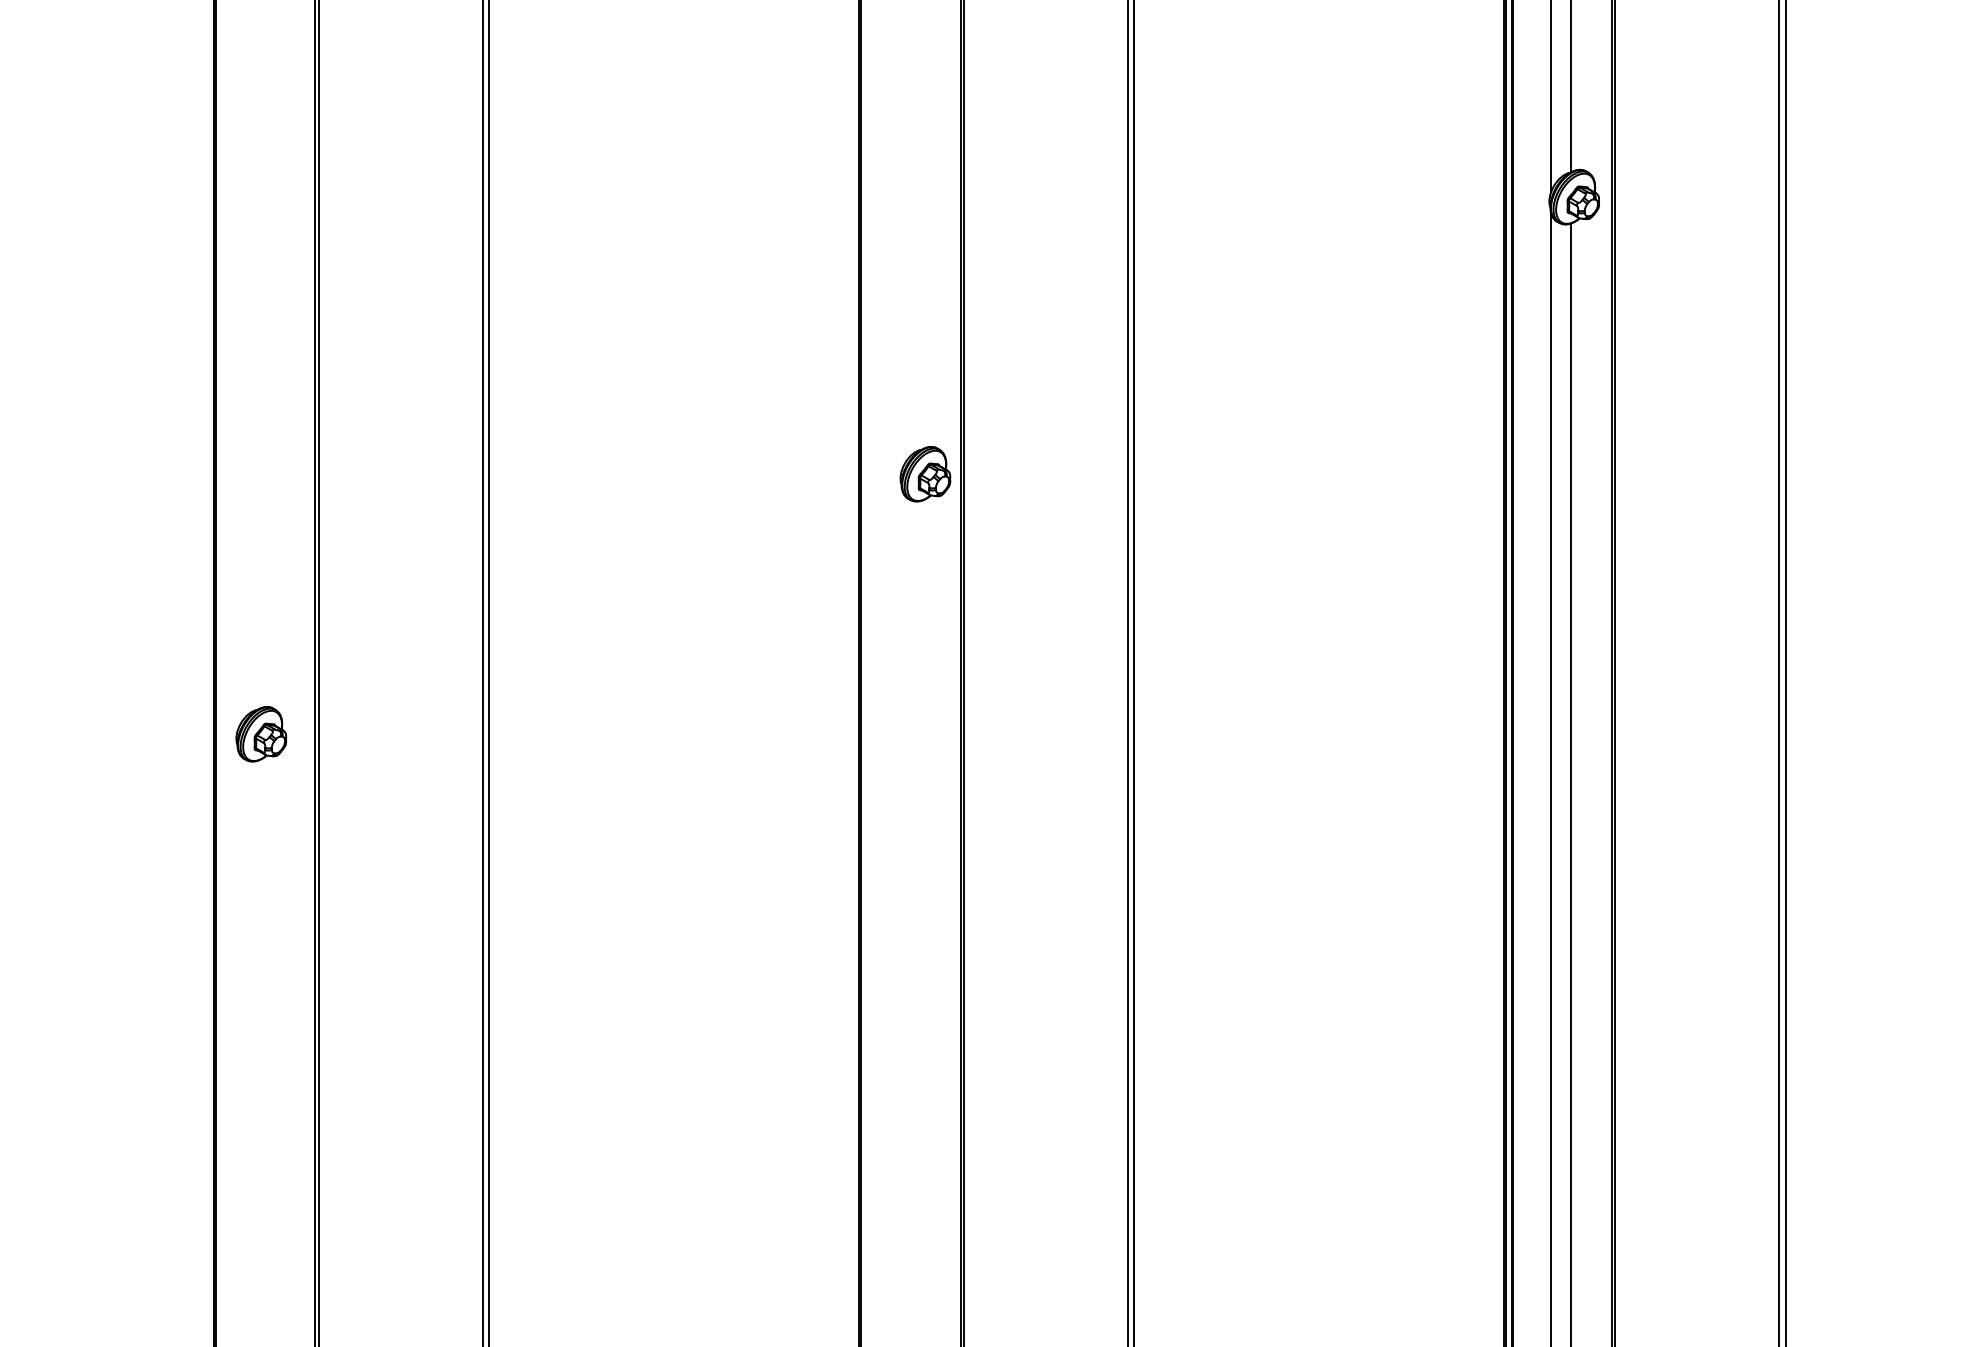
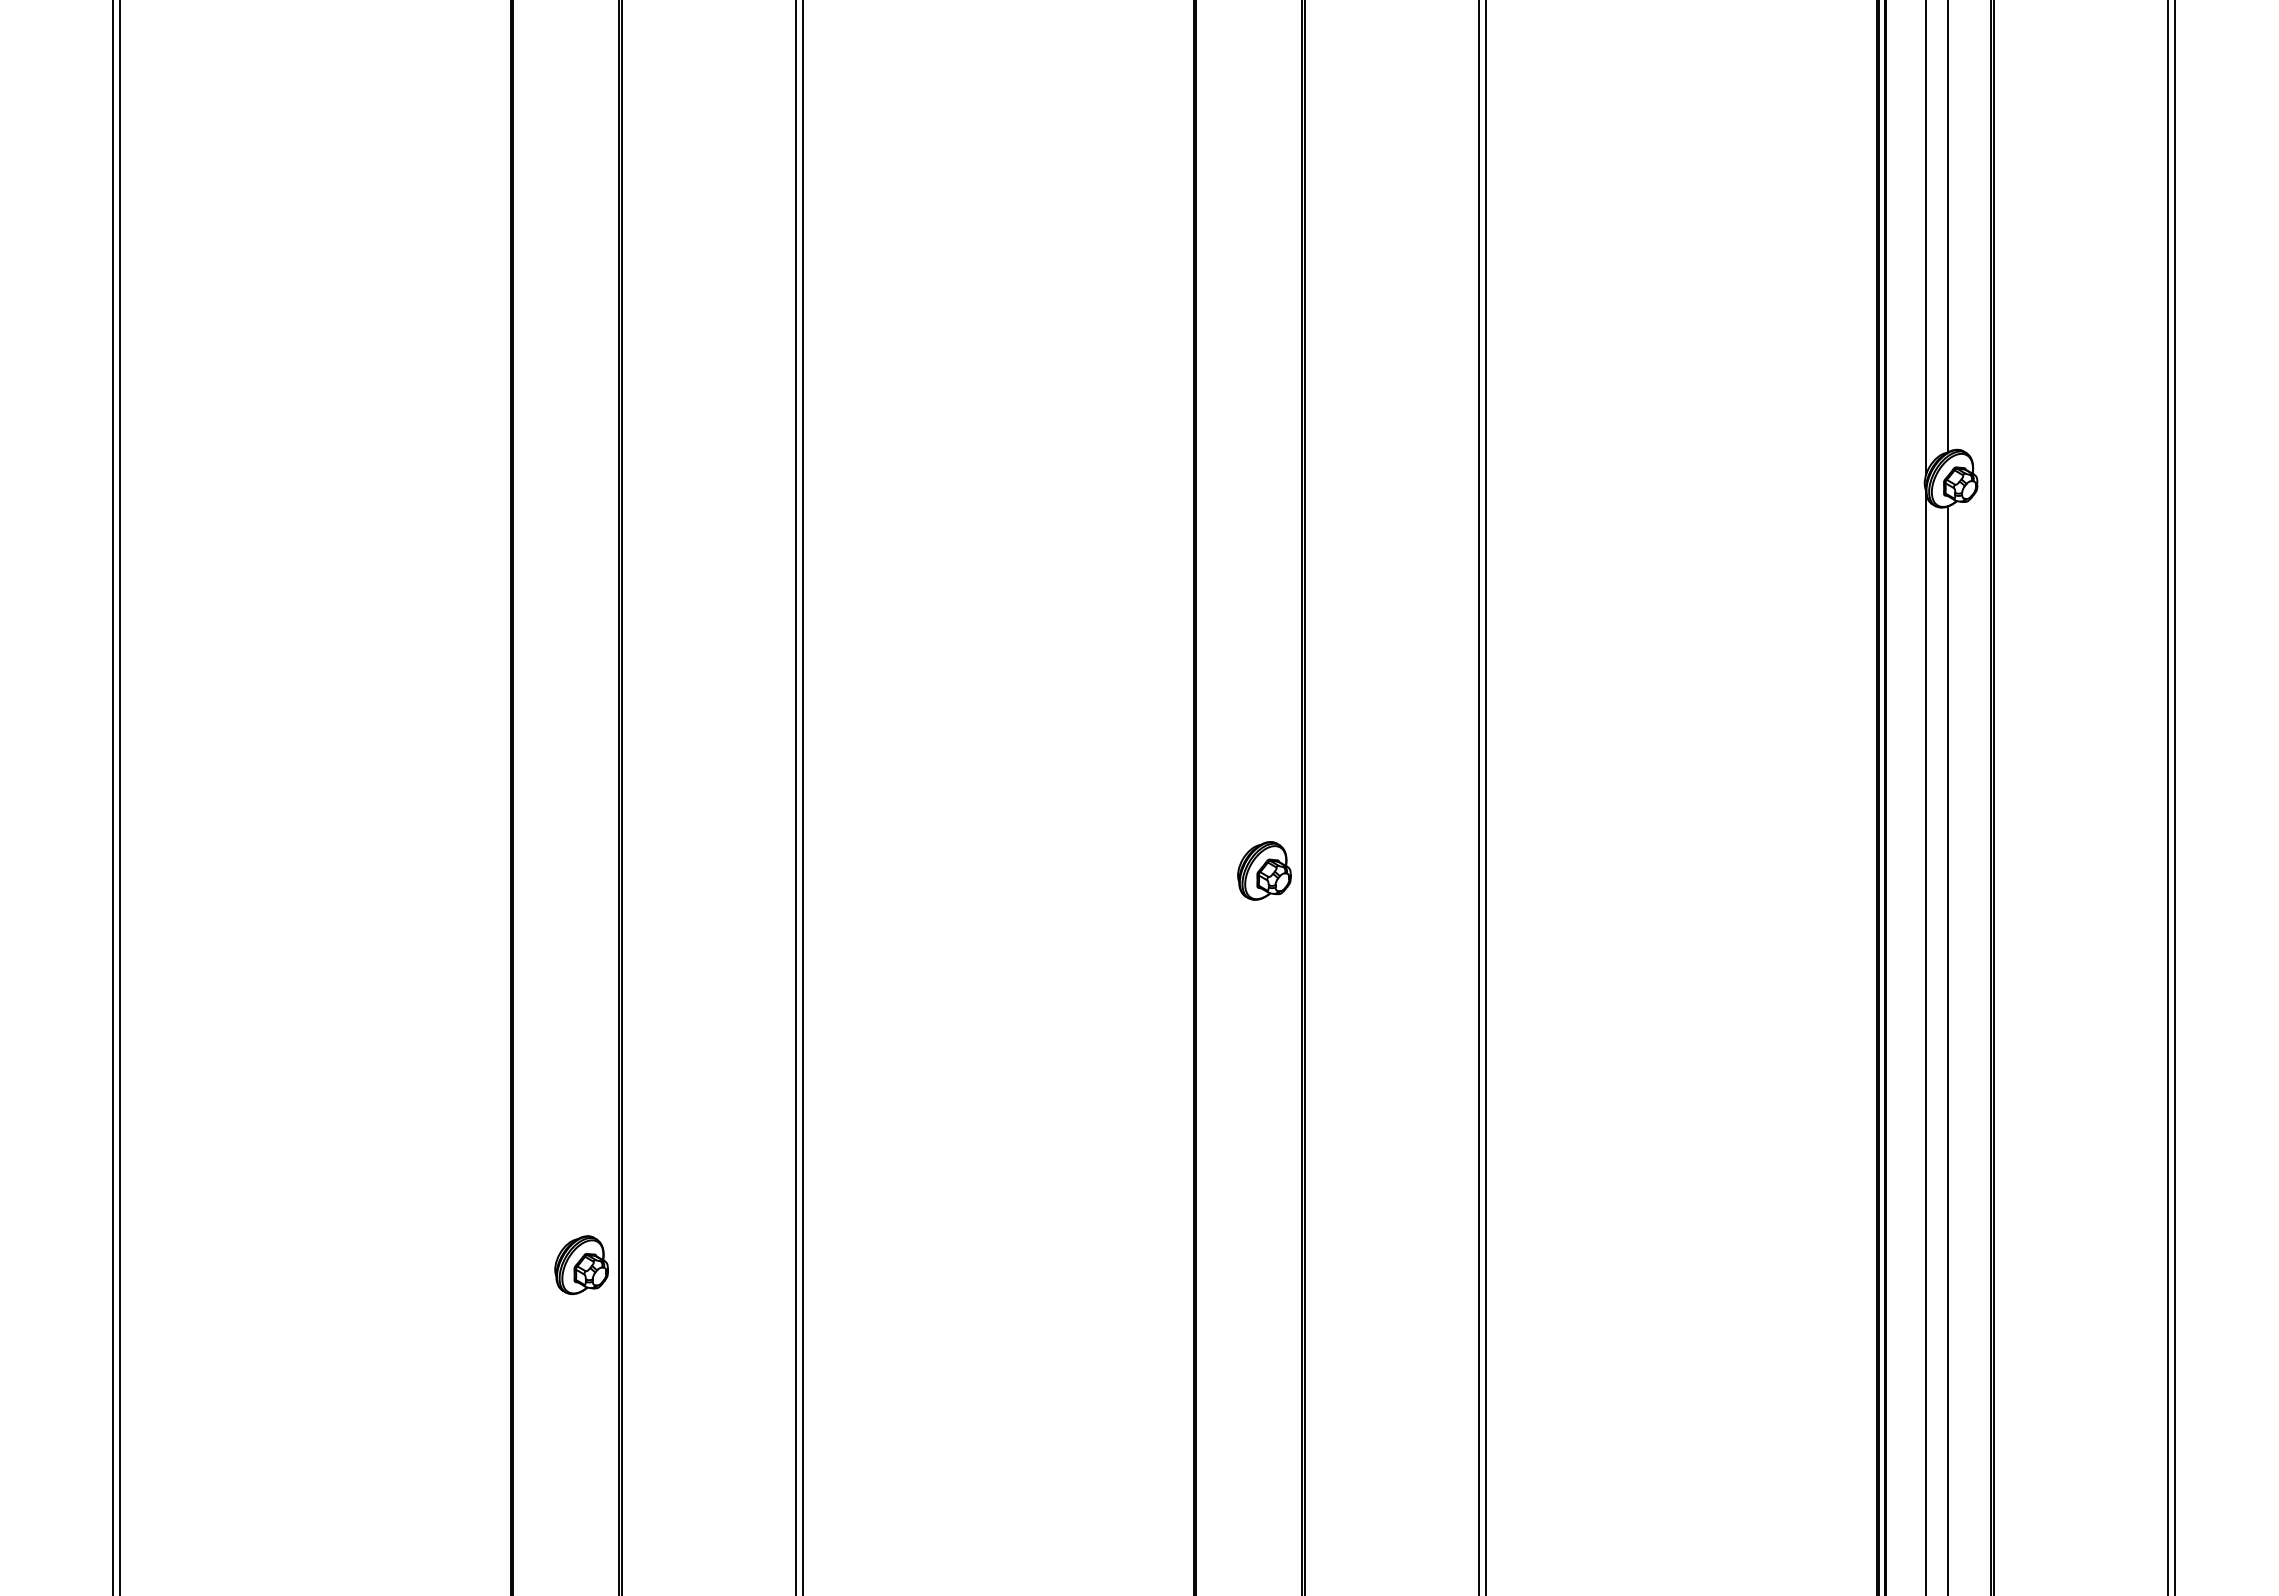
part: (925, 473) -> (1264, 870), moved
part: (261, 734) -> (581, 1265), moved

